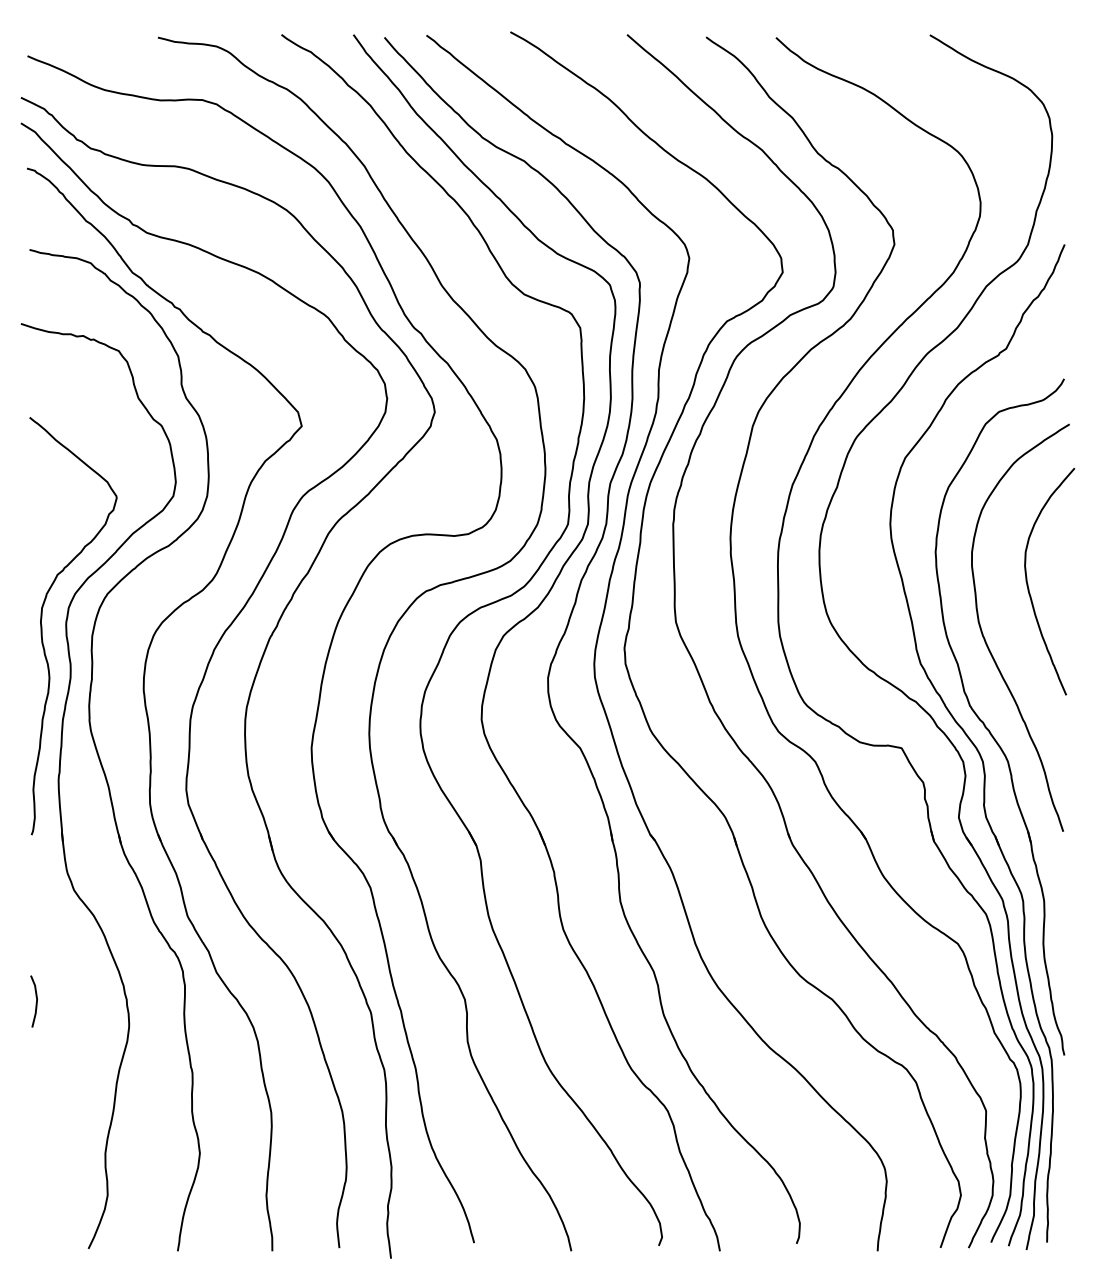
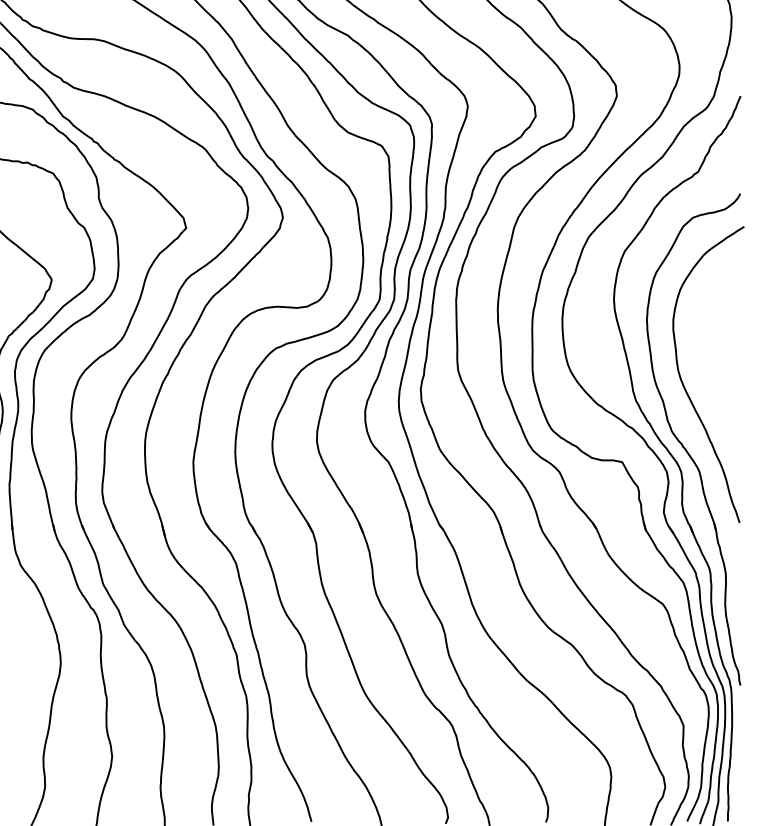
curve: (1028, 583) -> (714, 342), removed

